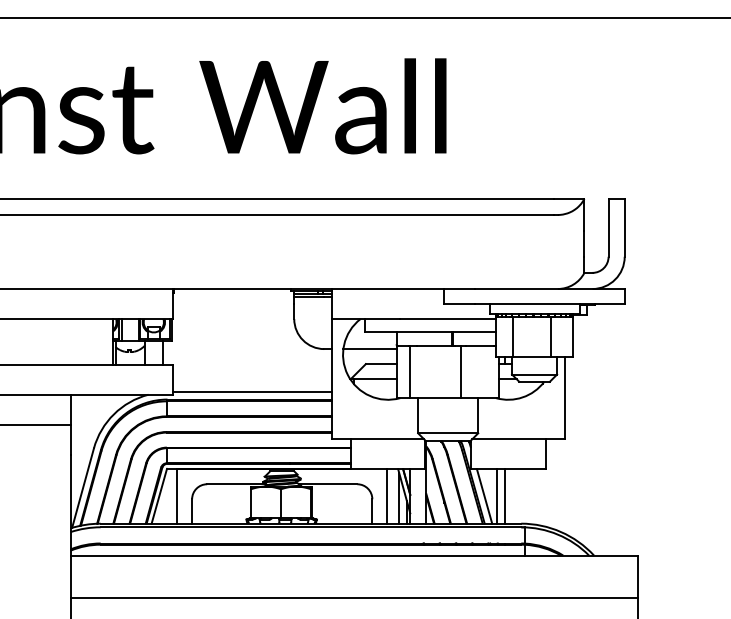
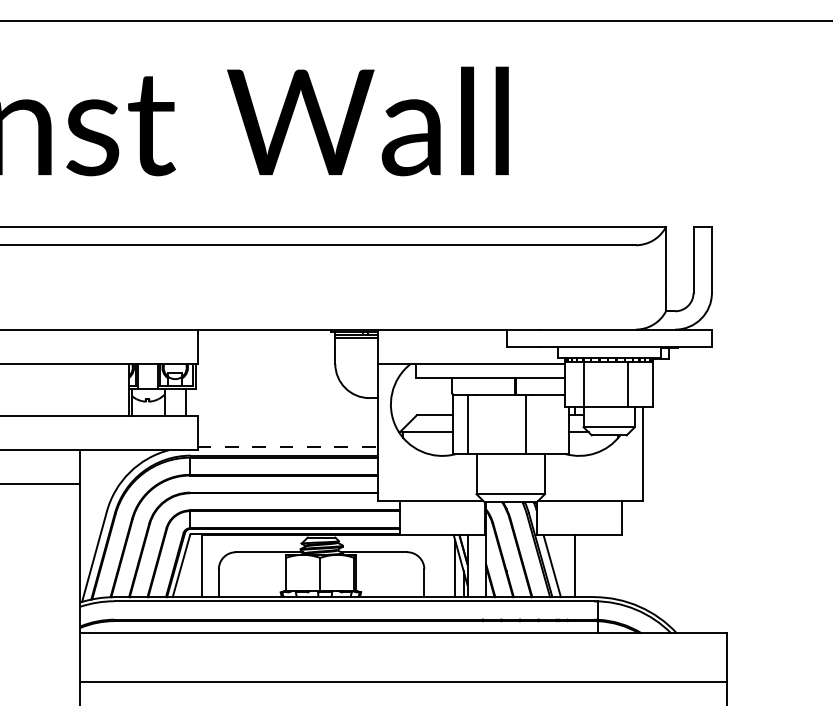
line: (369, 349) -> (421, 398), removed
line: (253, 392) -> (288, 447), solid -> dashed
line: (387, 496) -> (441, 566), removed
line: (497, 496) -> (566, 566), removed

